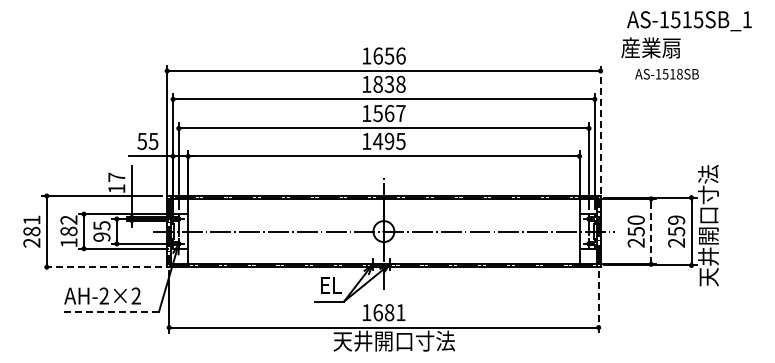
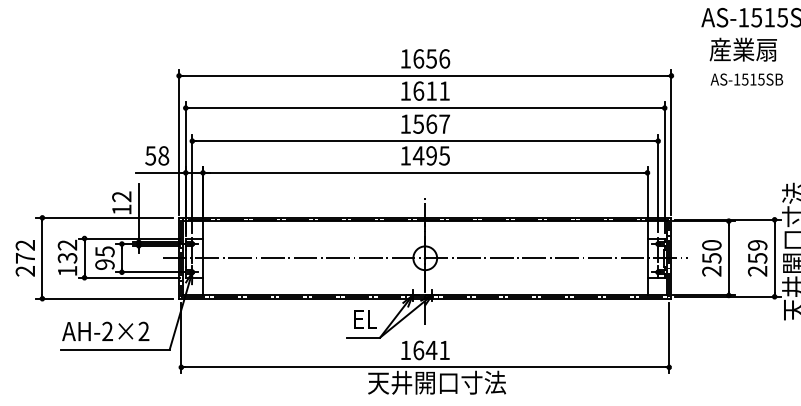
text: (650, 47) -> (742, 49), moved
text: (679, 74) -> (760, 79), AS-1518SB -> AS-1515SB
text: (389, 83) -> (431, 90), 1838 -> 1611
line: (600, 129) -> (671, 142), dashed -> solid
text: (153, 140) -> (163, 154), 55 -> 58
text: (116, 177) -> (121, 196), 17 -> 12
text: (31, 225) -> (24, 251), 281 -> 272
text: (68, 231) -> (67, 258), 182 -> 132
line: (651, 231) -> (729, 258), dashed -> solid
line: (101, 267) -> (104, 299), dashed -> solid
line: (598, 302) -> (668, 338), dashed -> solid
line: (110, 312) -> (114, 350), dashed -> solid
text: (389, 312) -> (431, 350), 1681 -> 1641

